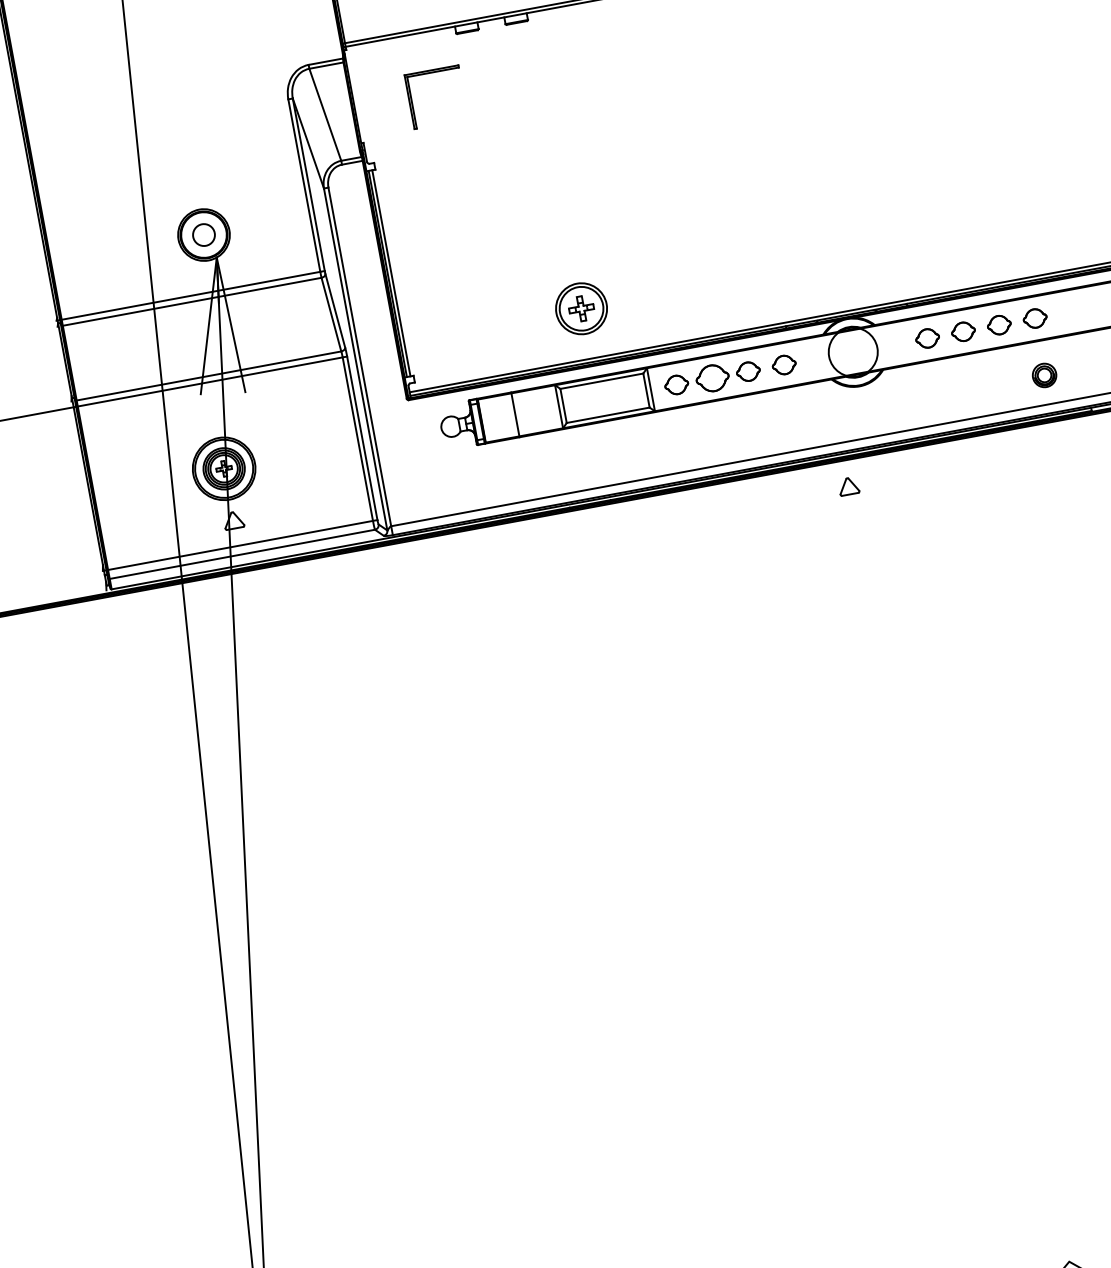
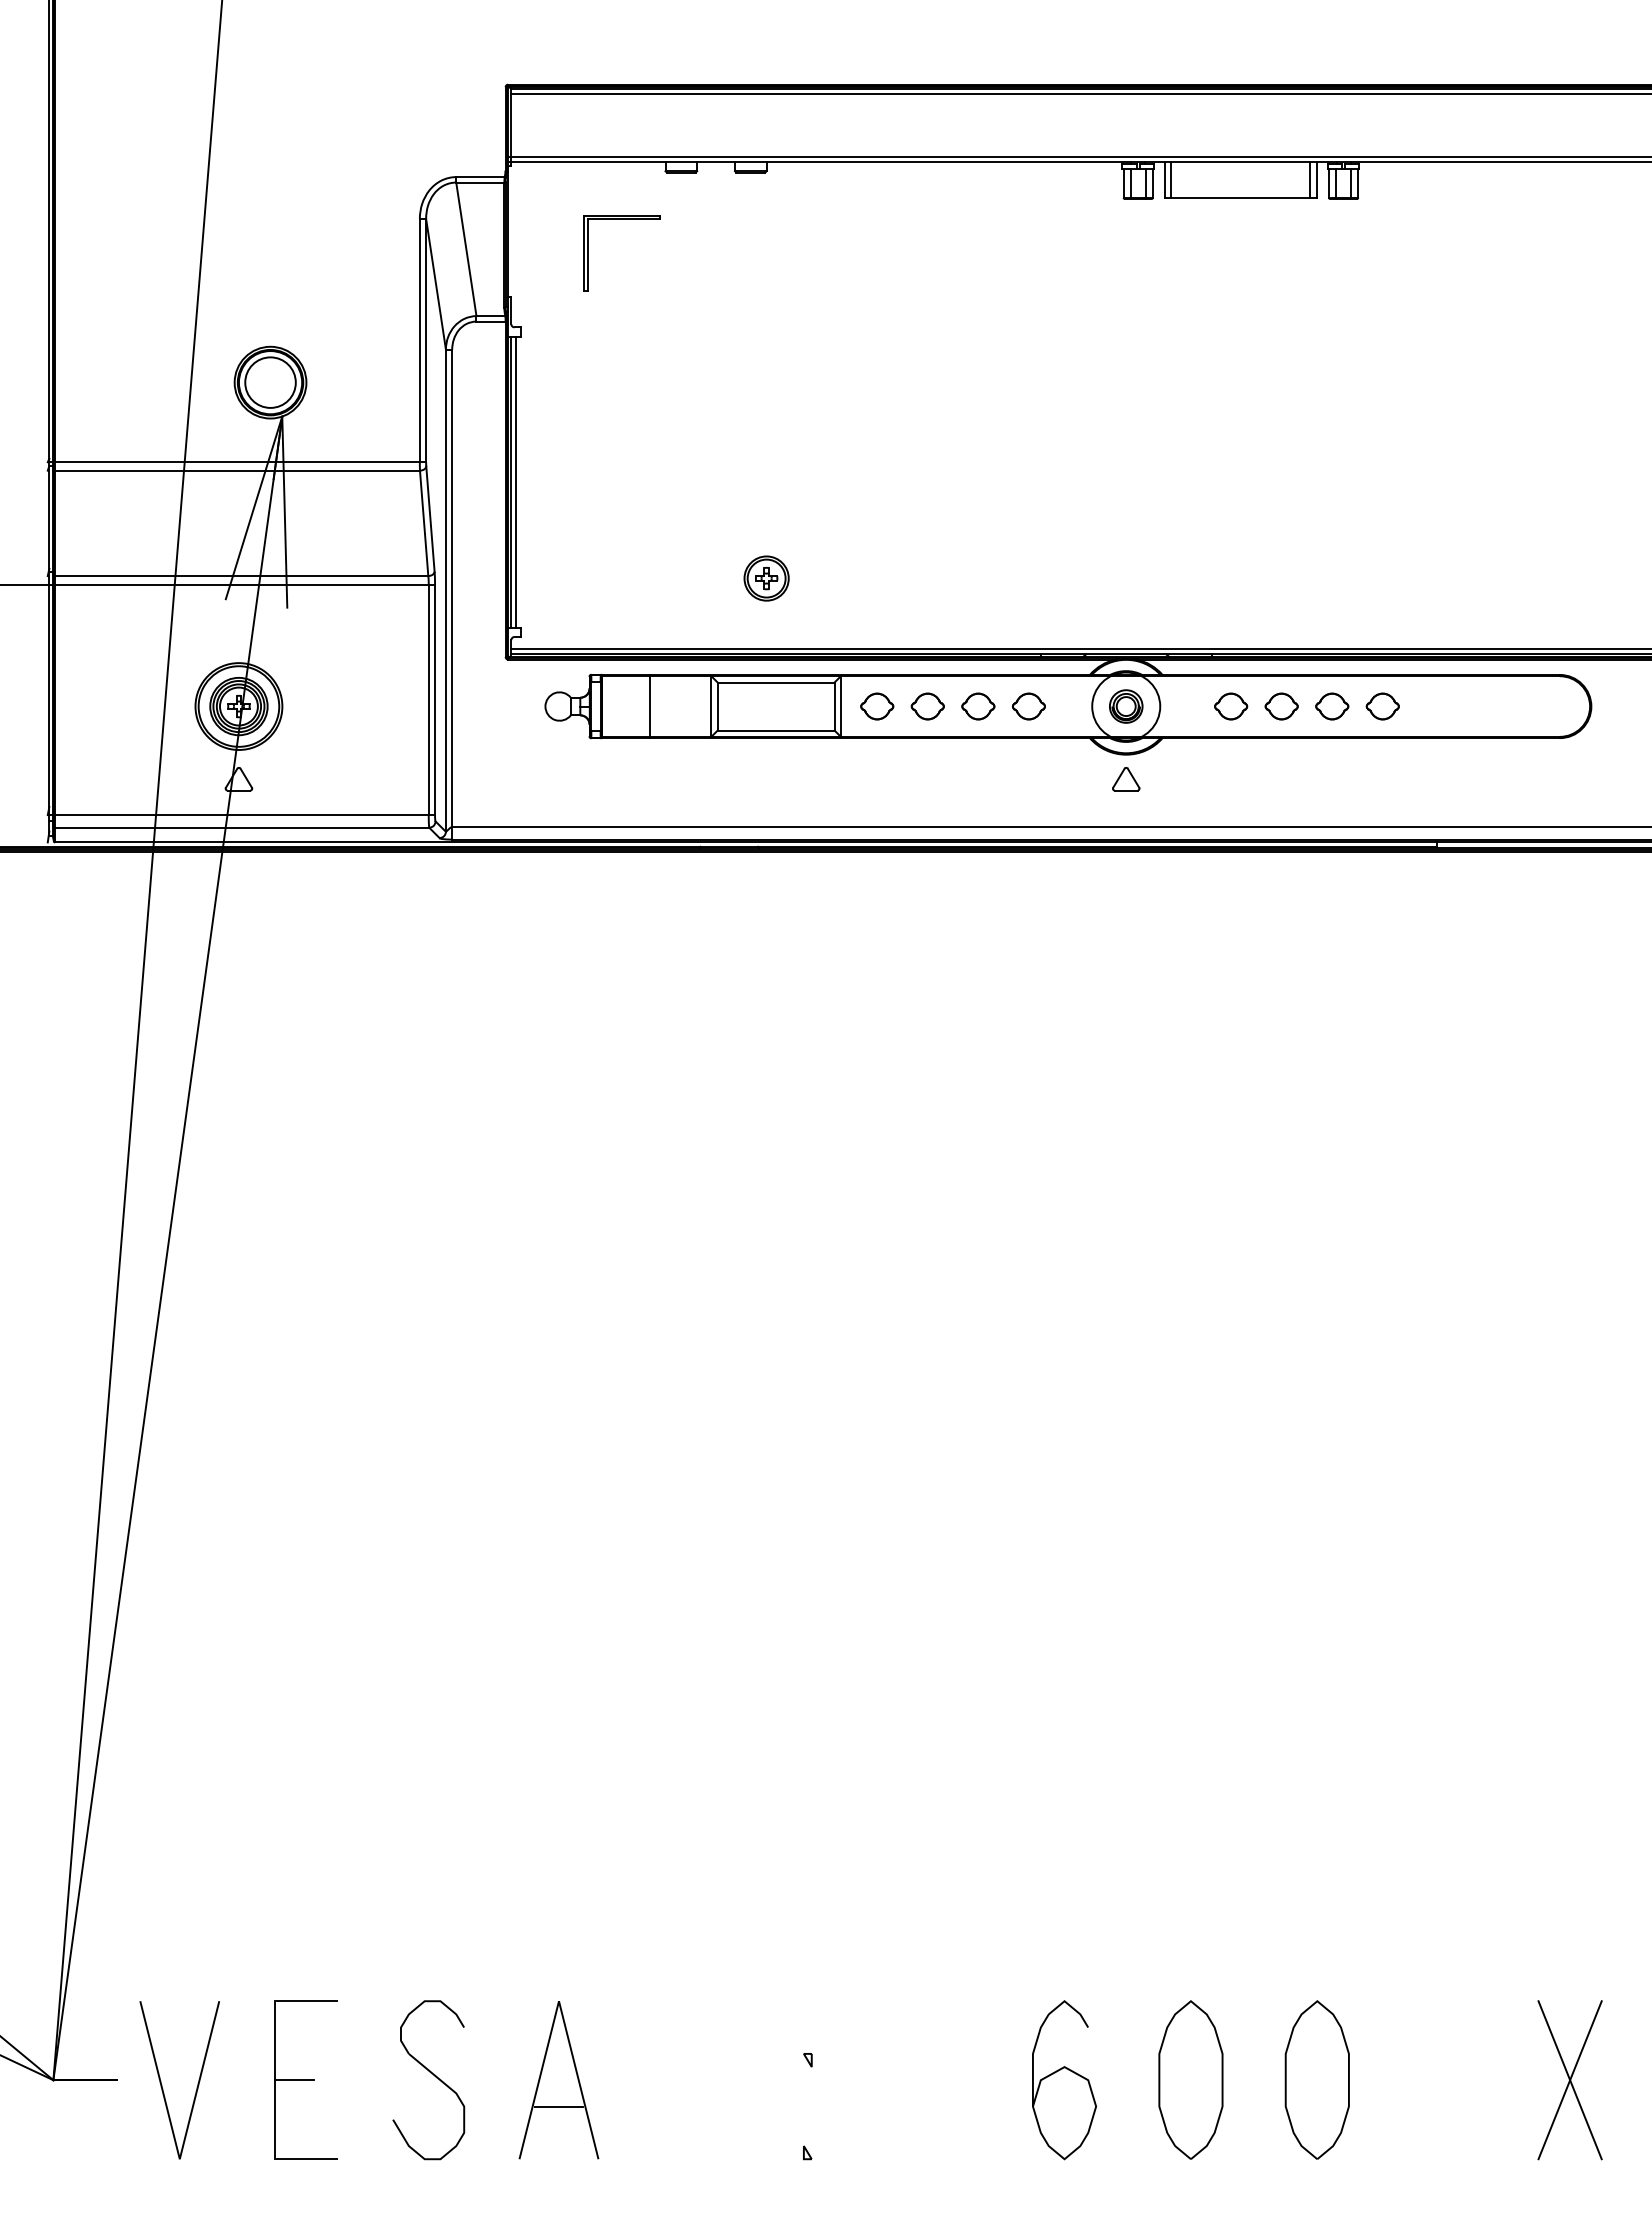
circle: (203, 234) -> (270, 382), size x1.67
part: (581, 308) -> (766, 578), size x0.62
part: (1044, 375) -> (1126, 706), moved
part: (712, 378) -> (927, 706), size x0.71
part: (849, 486) -> (1126, 779), moved

